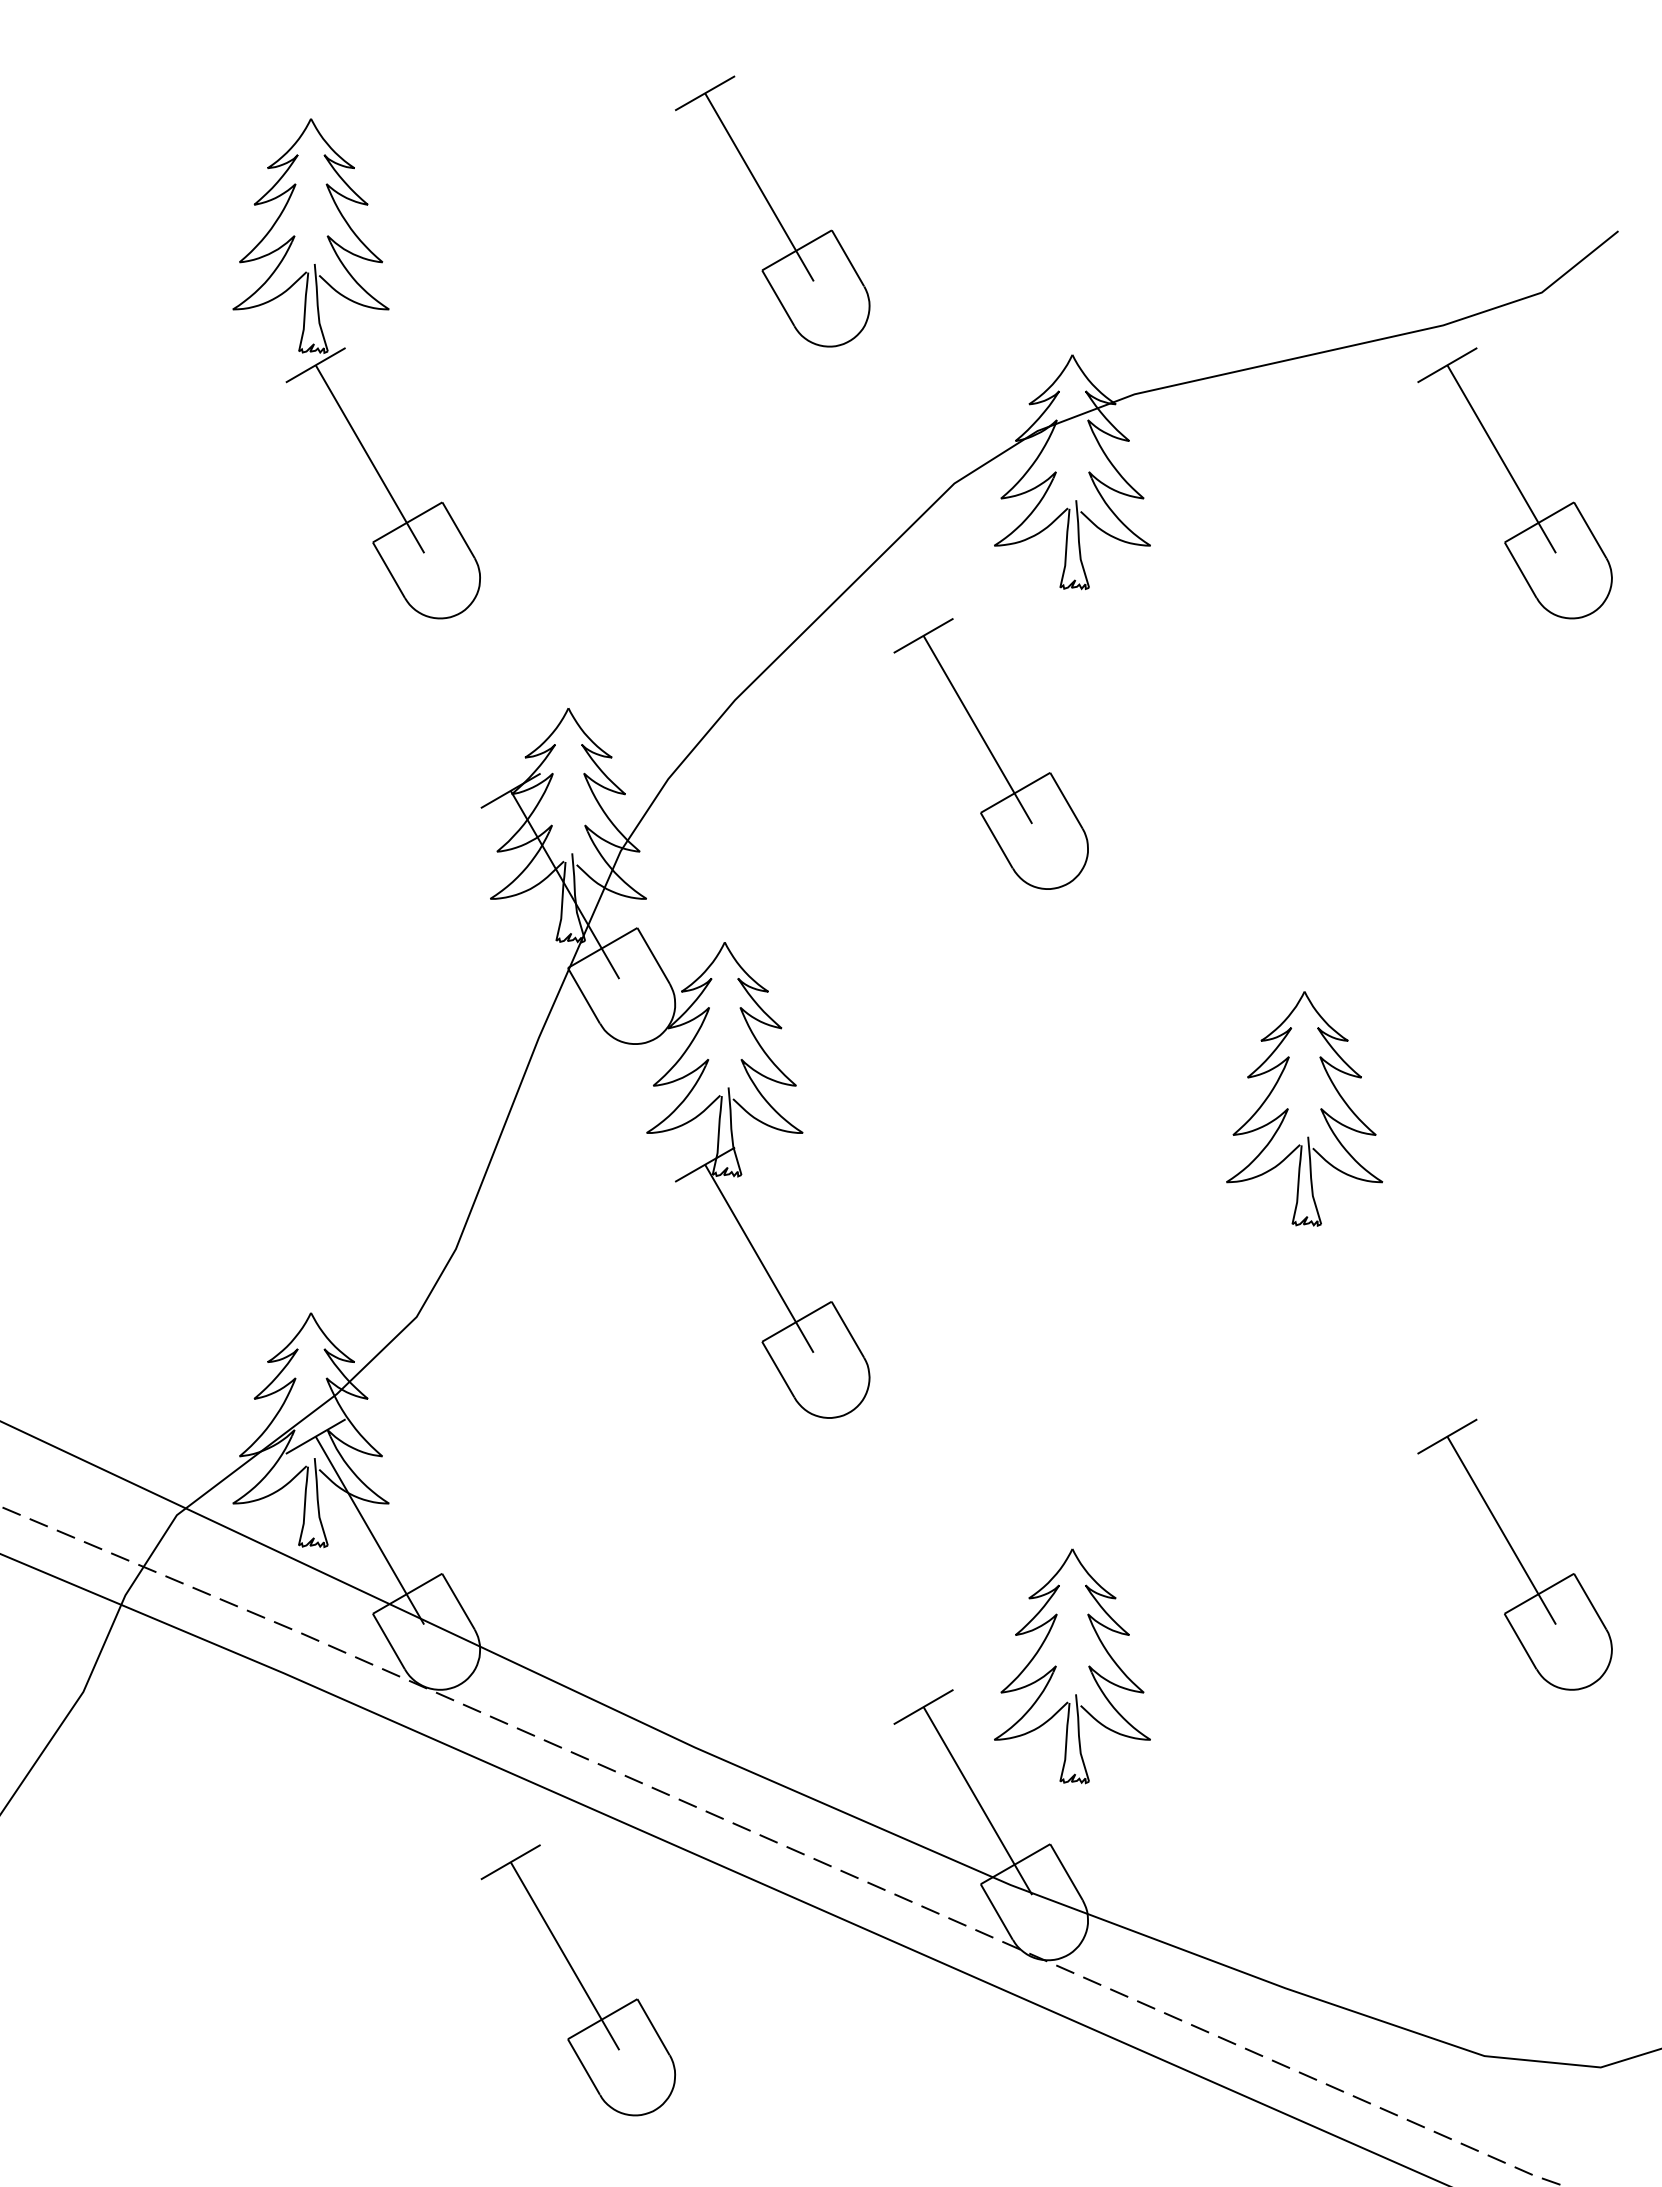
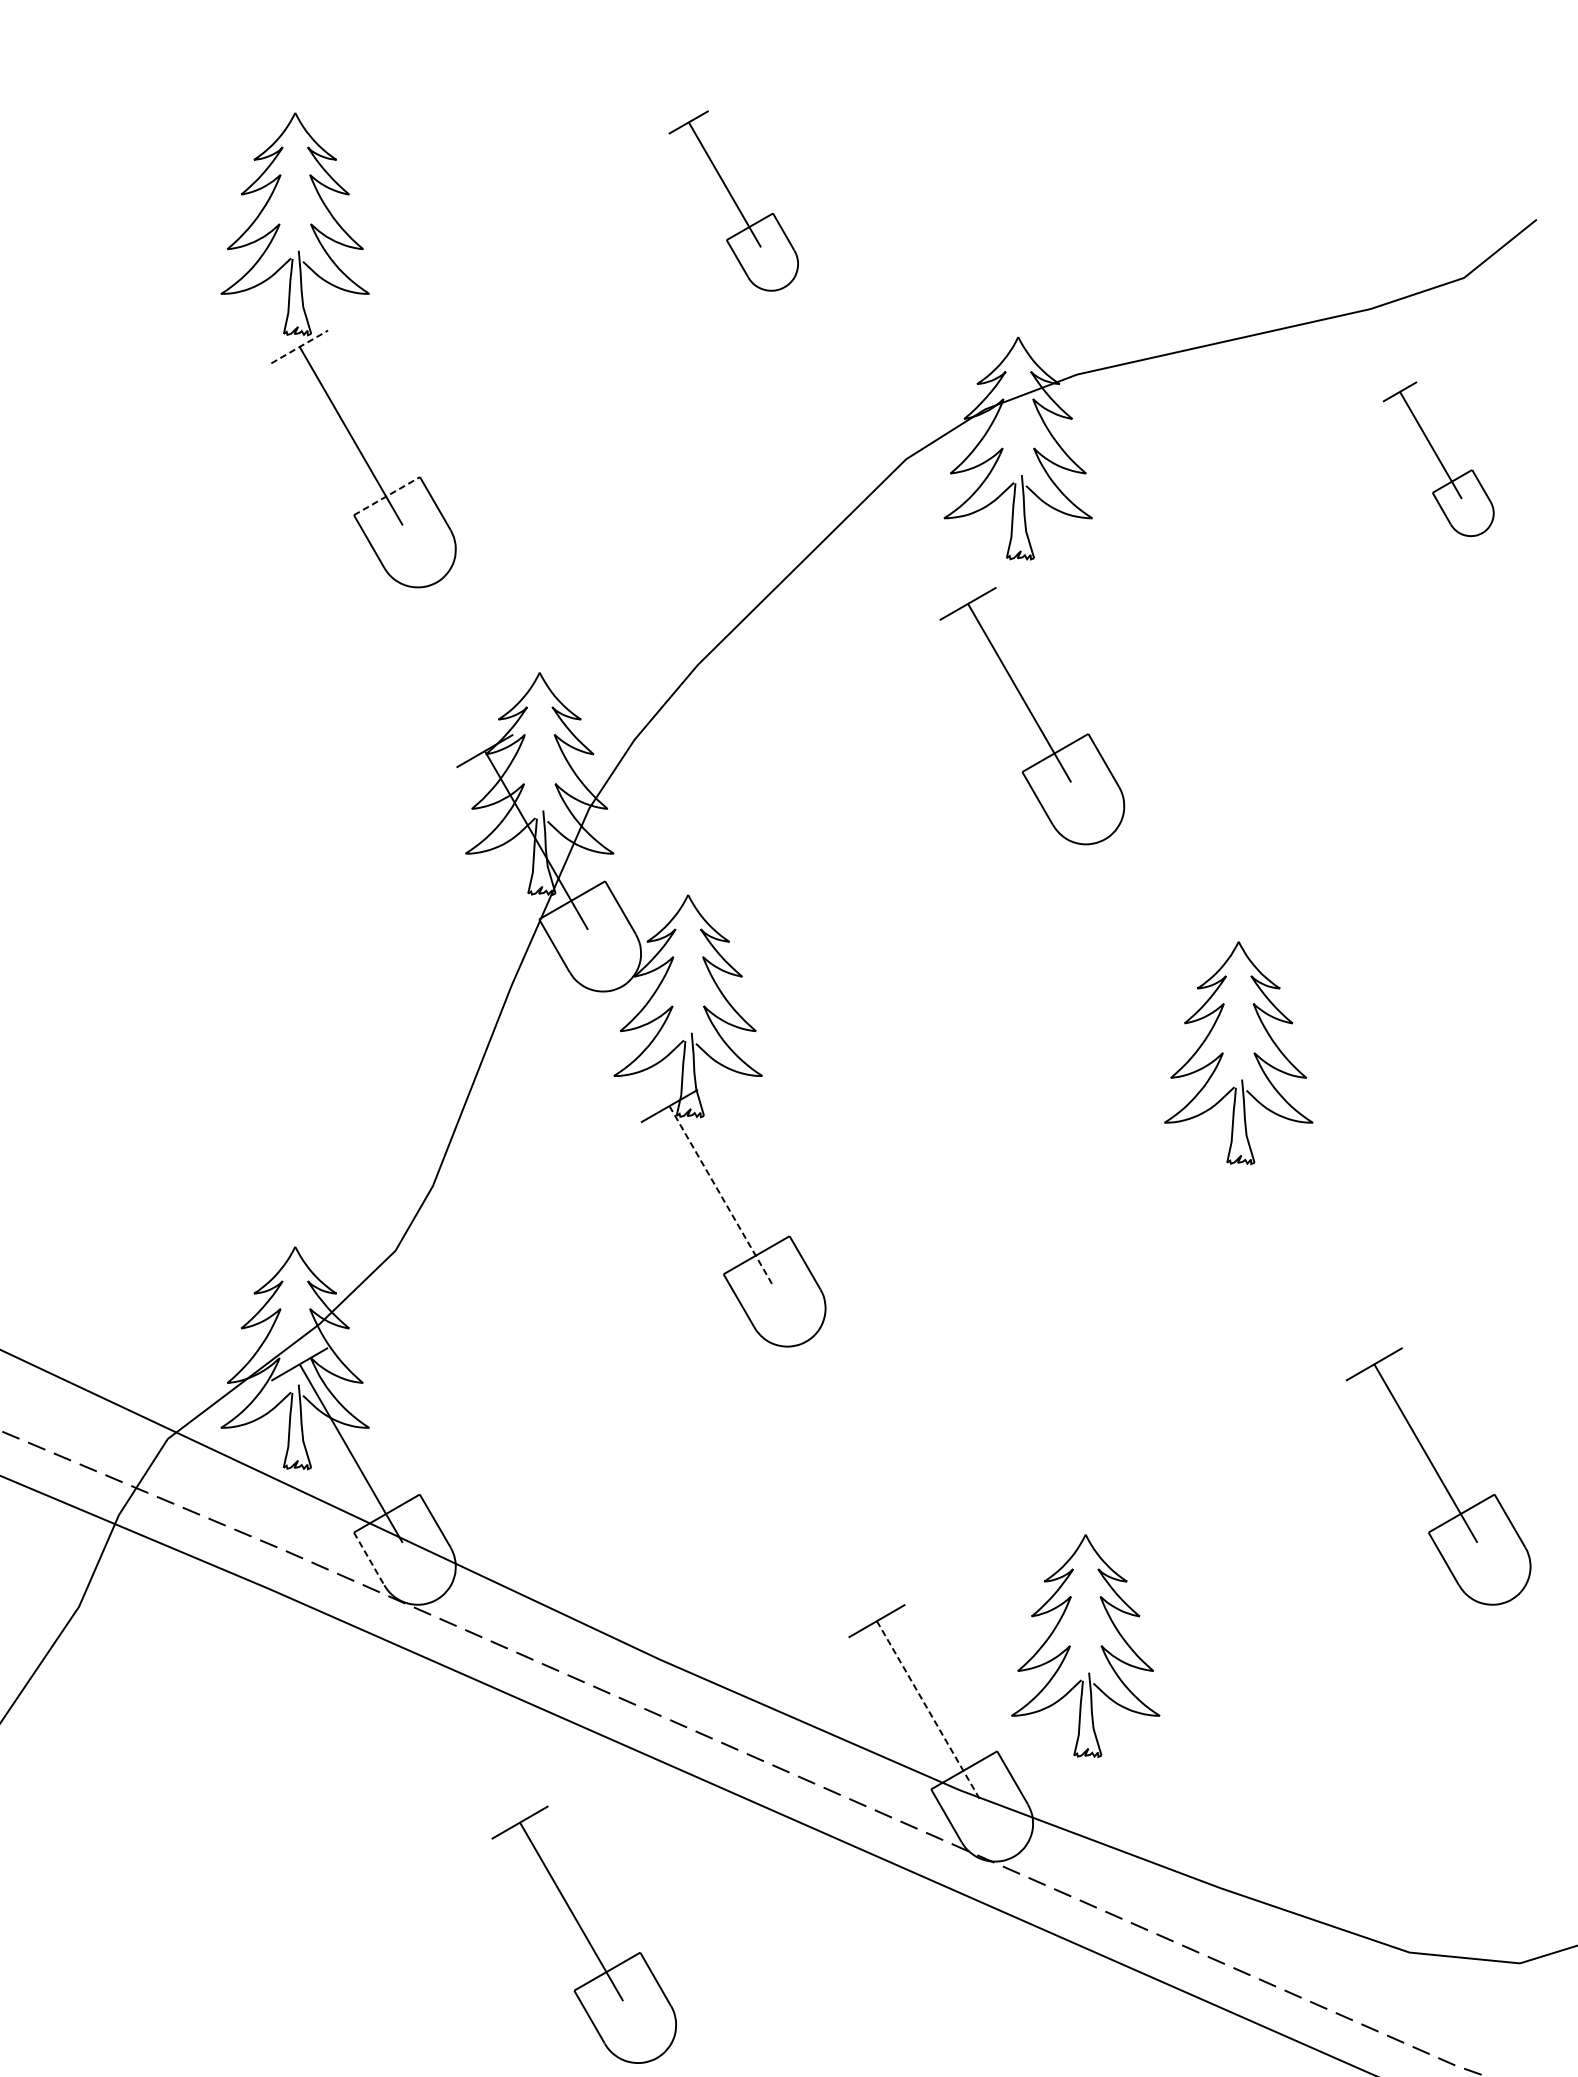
part: (772, 211) -> (733, 200), size x0.7
line: (316, 365) -> (300, 347), solid -> dashed
part: (1514, 483) -> (1438, 459), size x0.6
line: (408, 522) -> (387, 496), solid -> dashed
part: (990, 753) -> (1031, 715), moved
line: (759, 1259) -> (721, 1196), solid -> dashed
line: (389, 1642) -> (369, 1559), solid -> dashed
part: (1056, 1666) -> (1070, 1646), moved
line: (977, 1801) -> (928, 1710), solid -> dashed
part: (577, 1980) -> (583, 1934), moved

